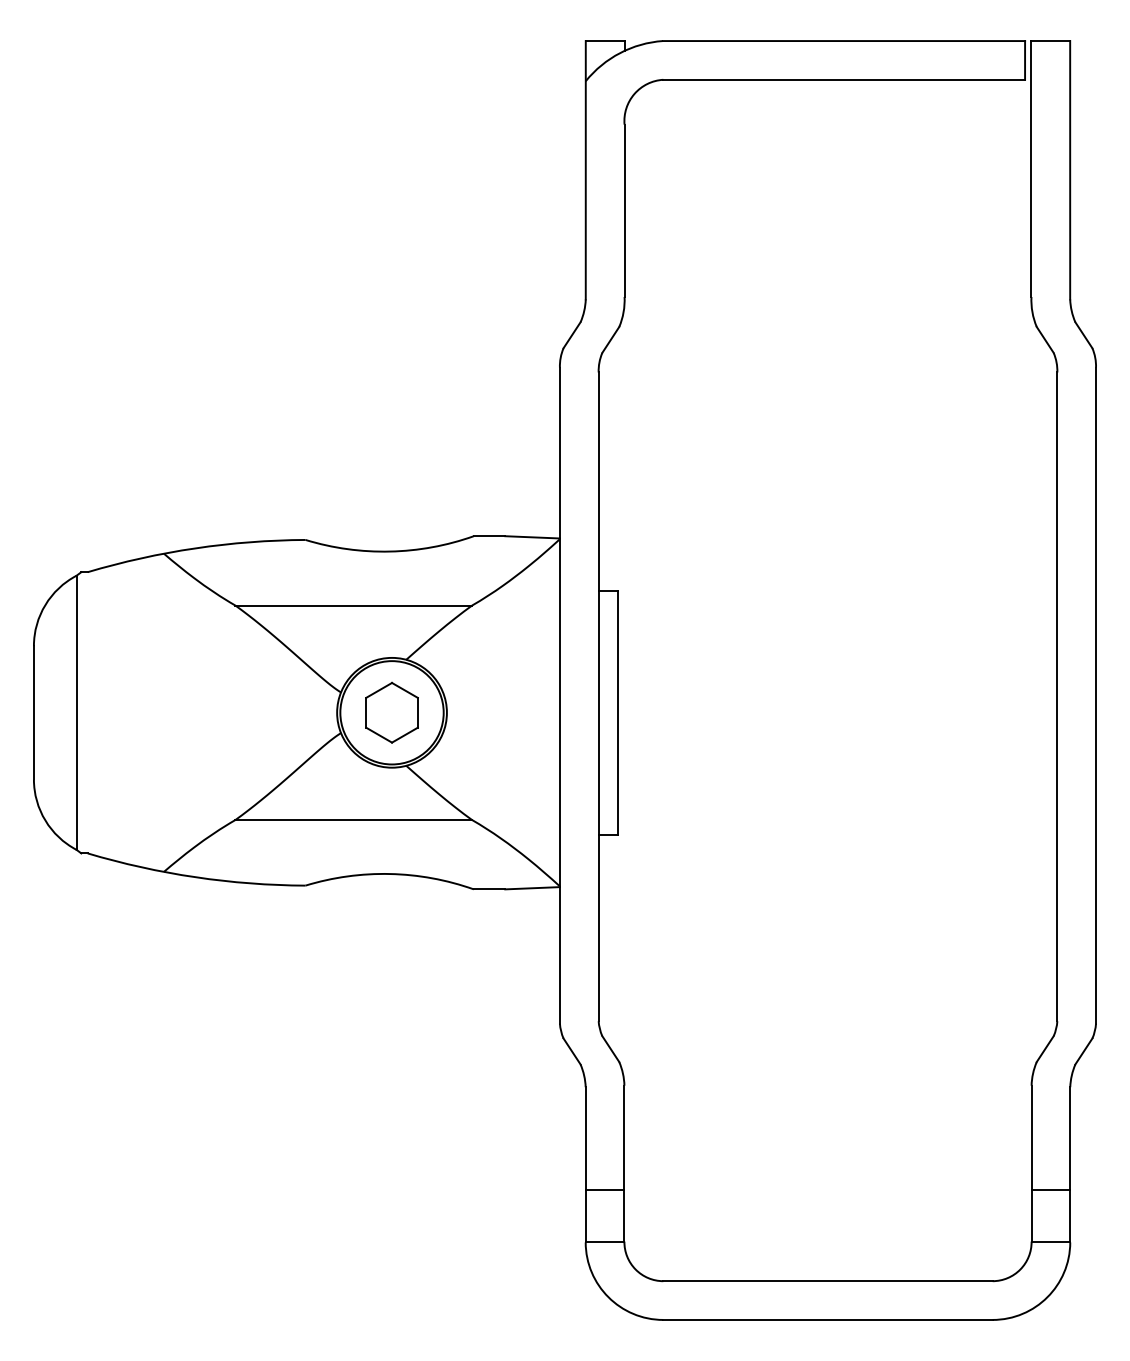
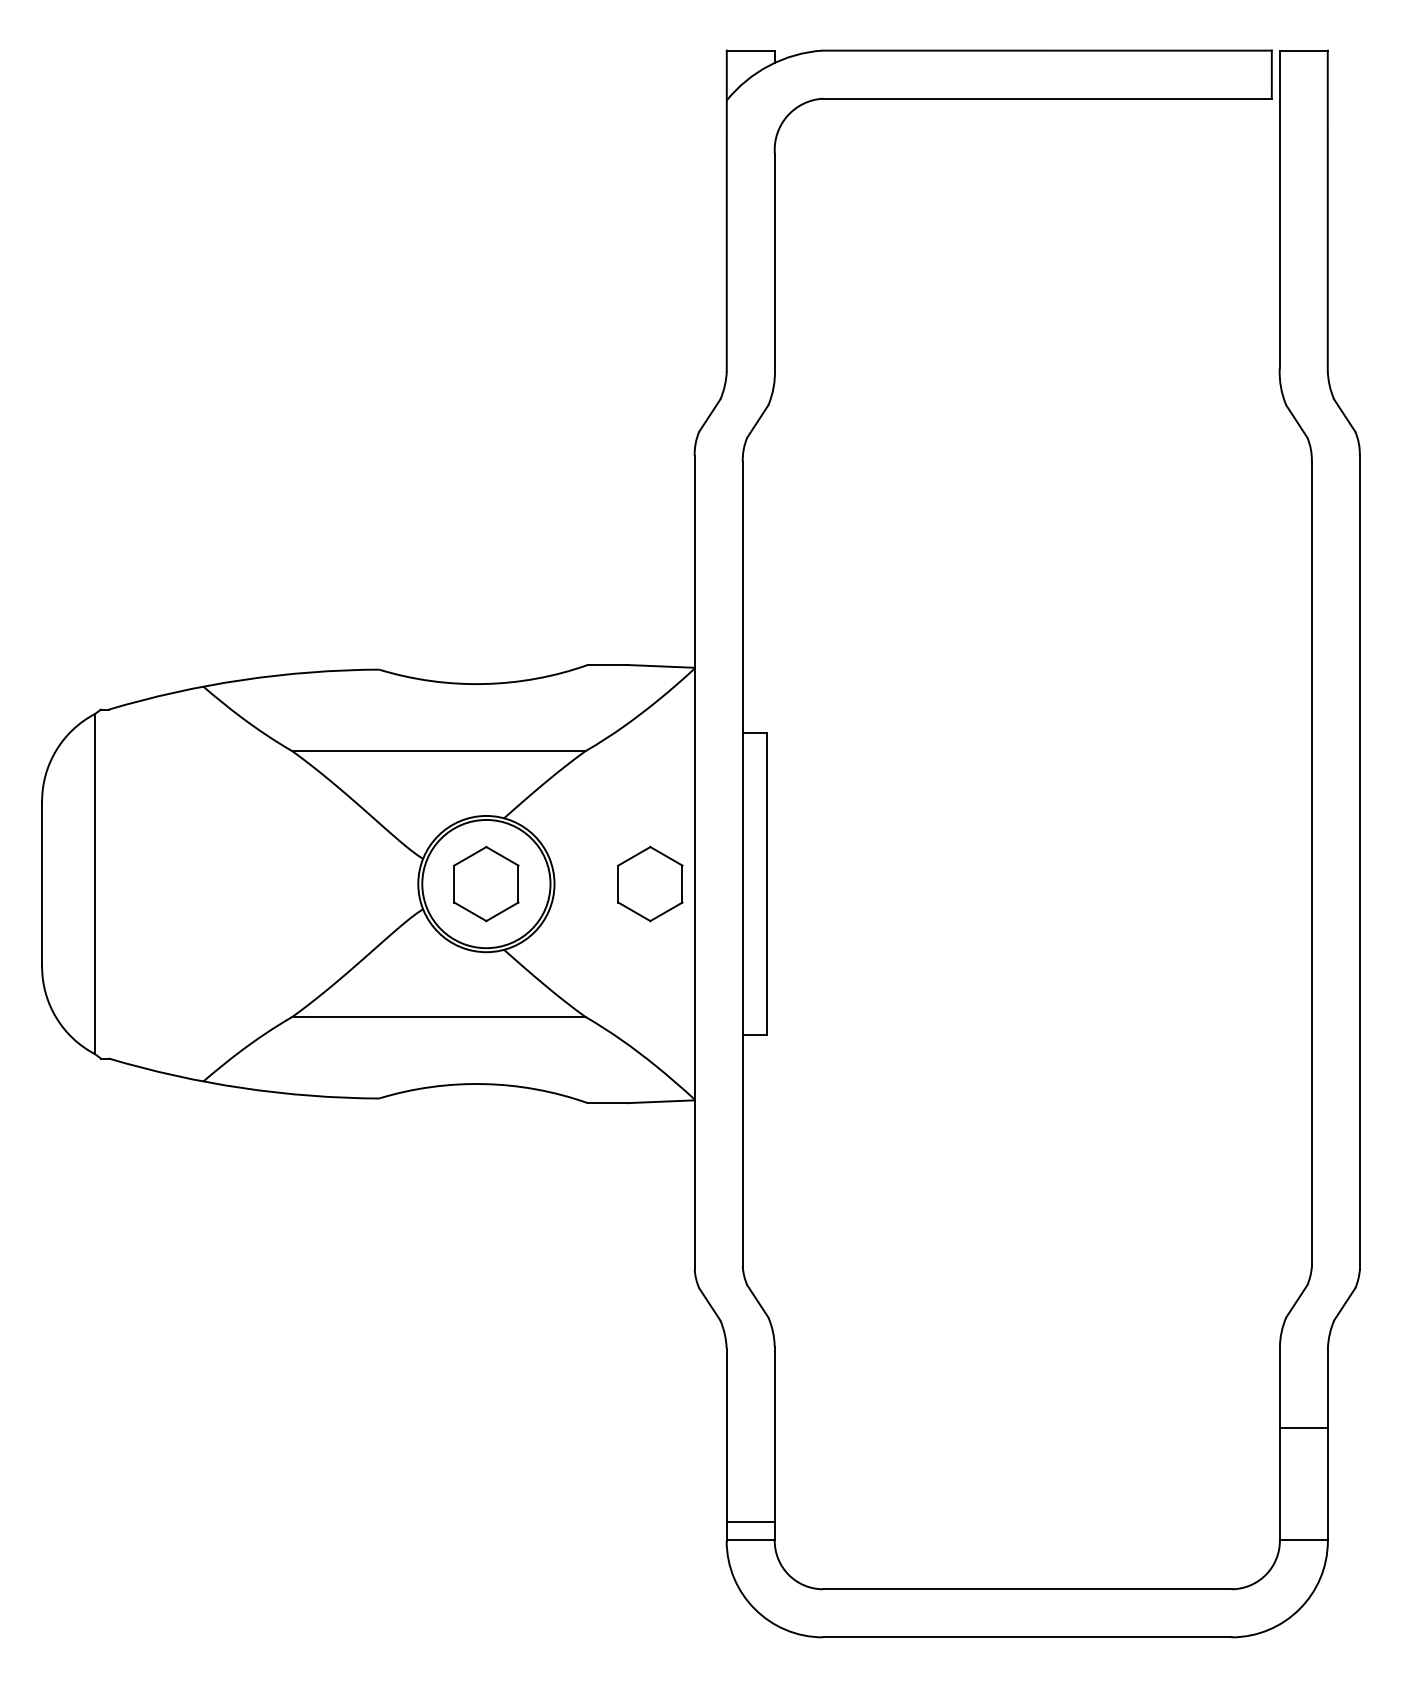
part: (524, 712) -> (650, 883), added
line: (604, 1190) -> (750, 1522), moved
line: (1050, 1190) -> (1303, 1428), moved

